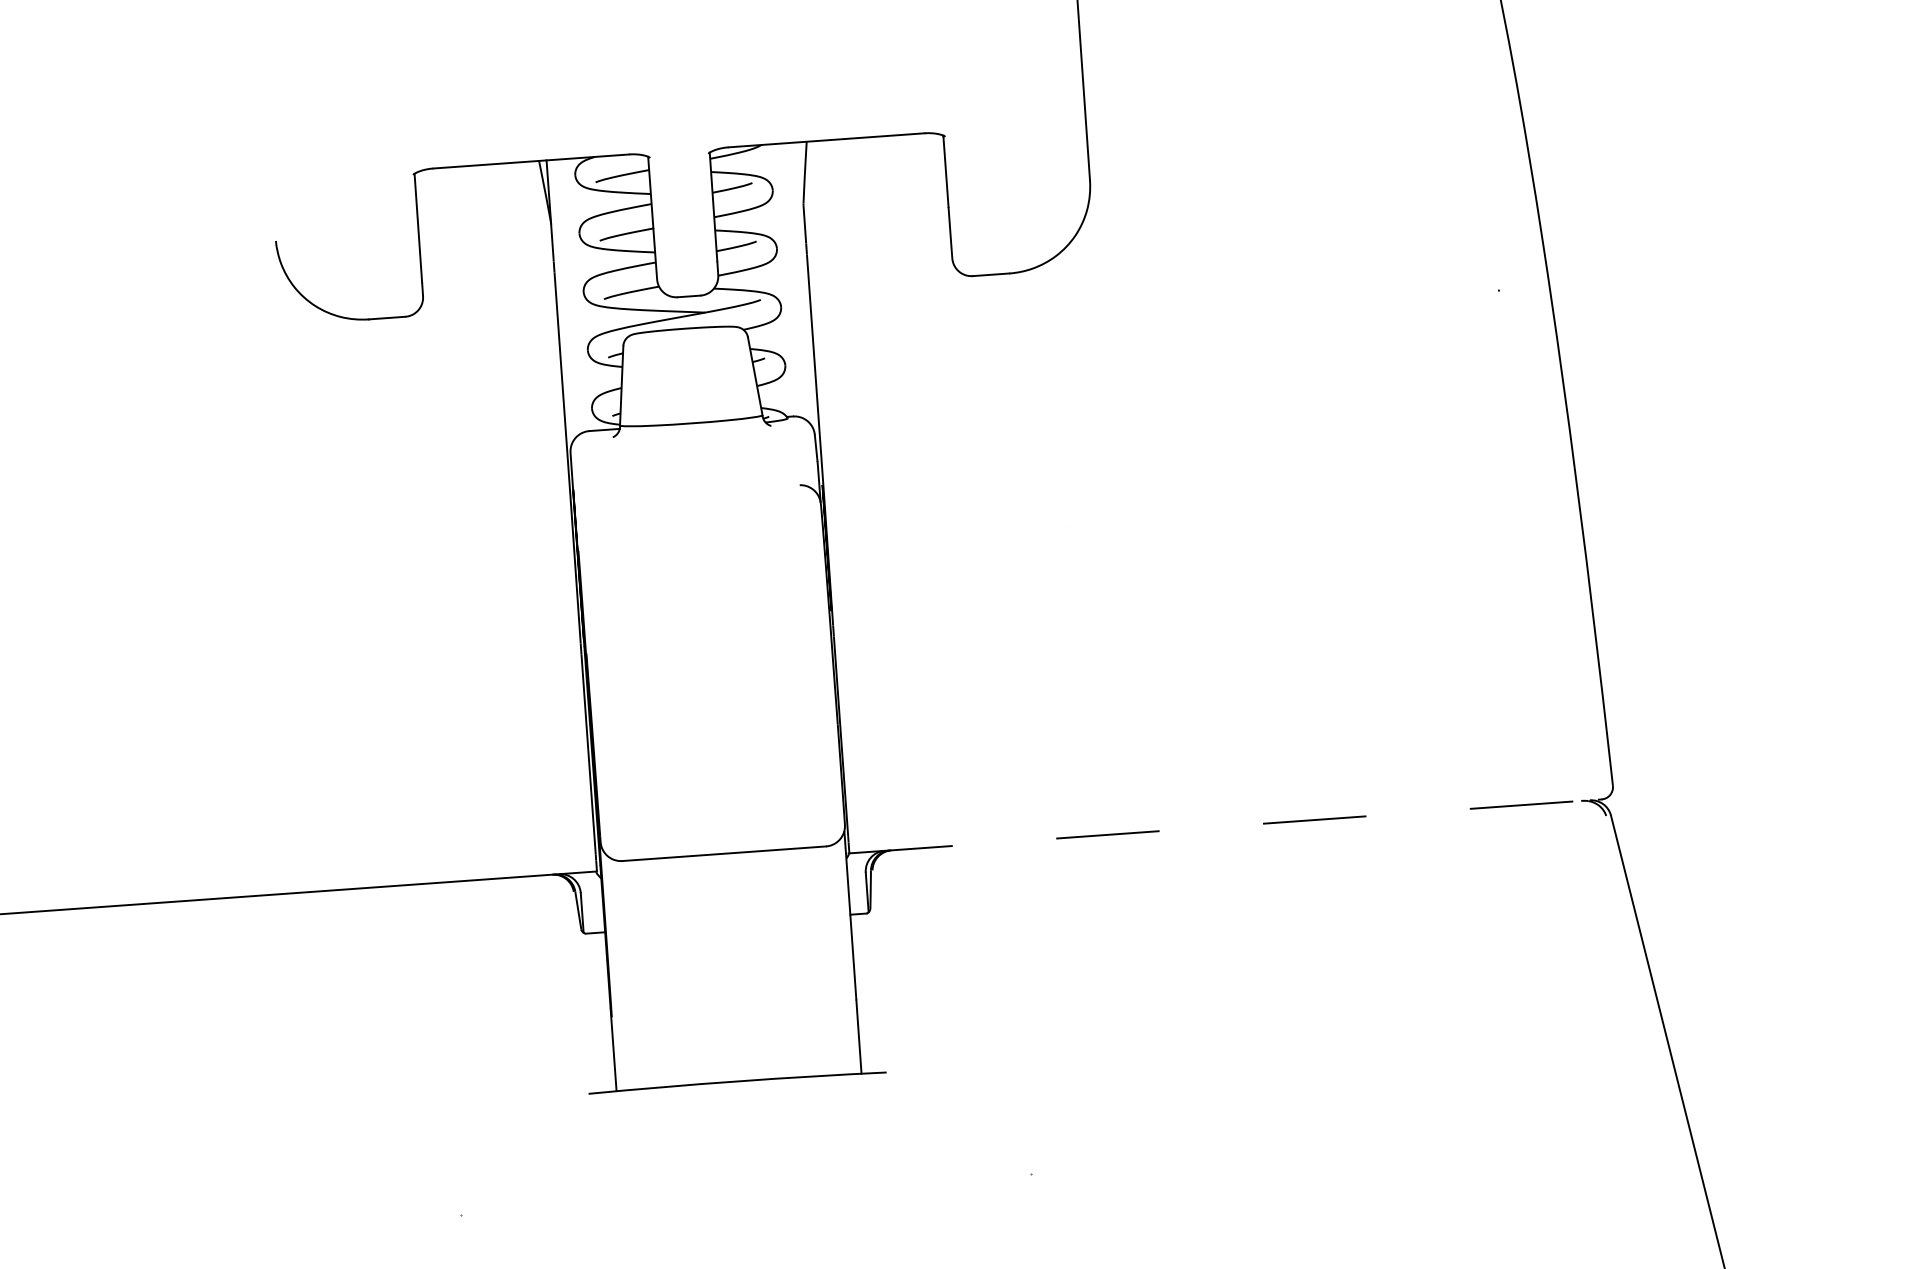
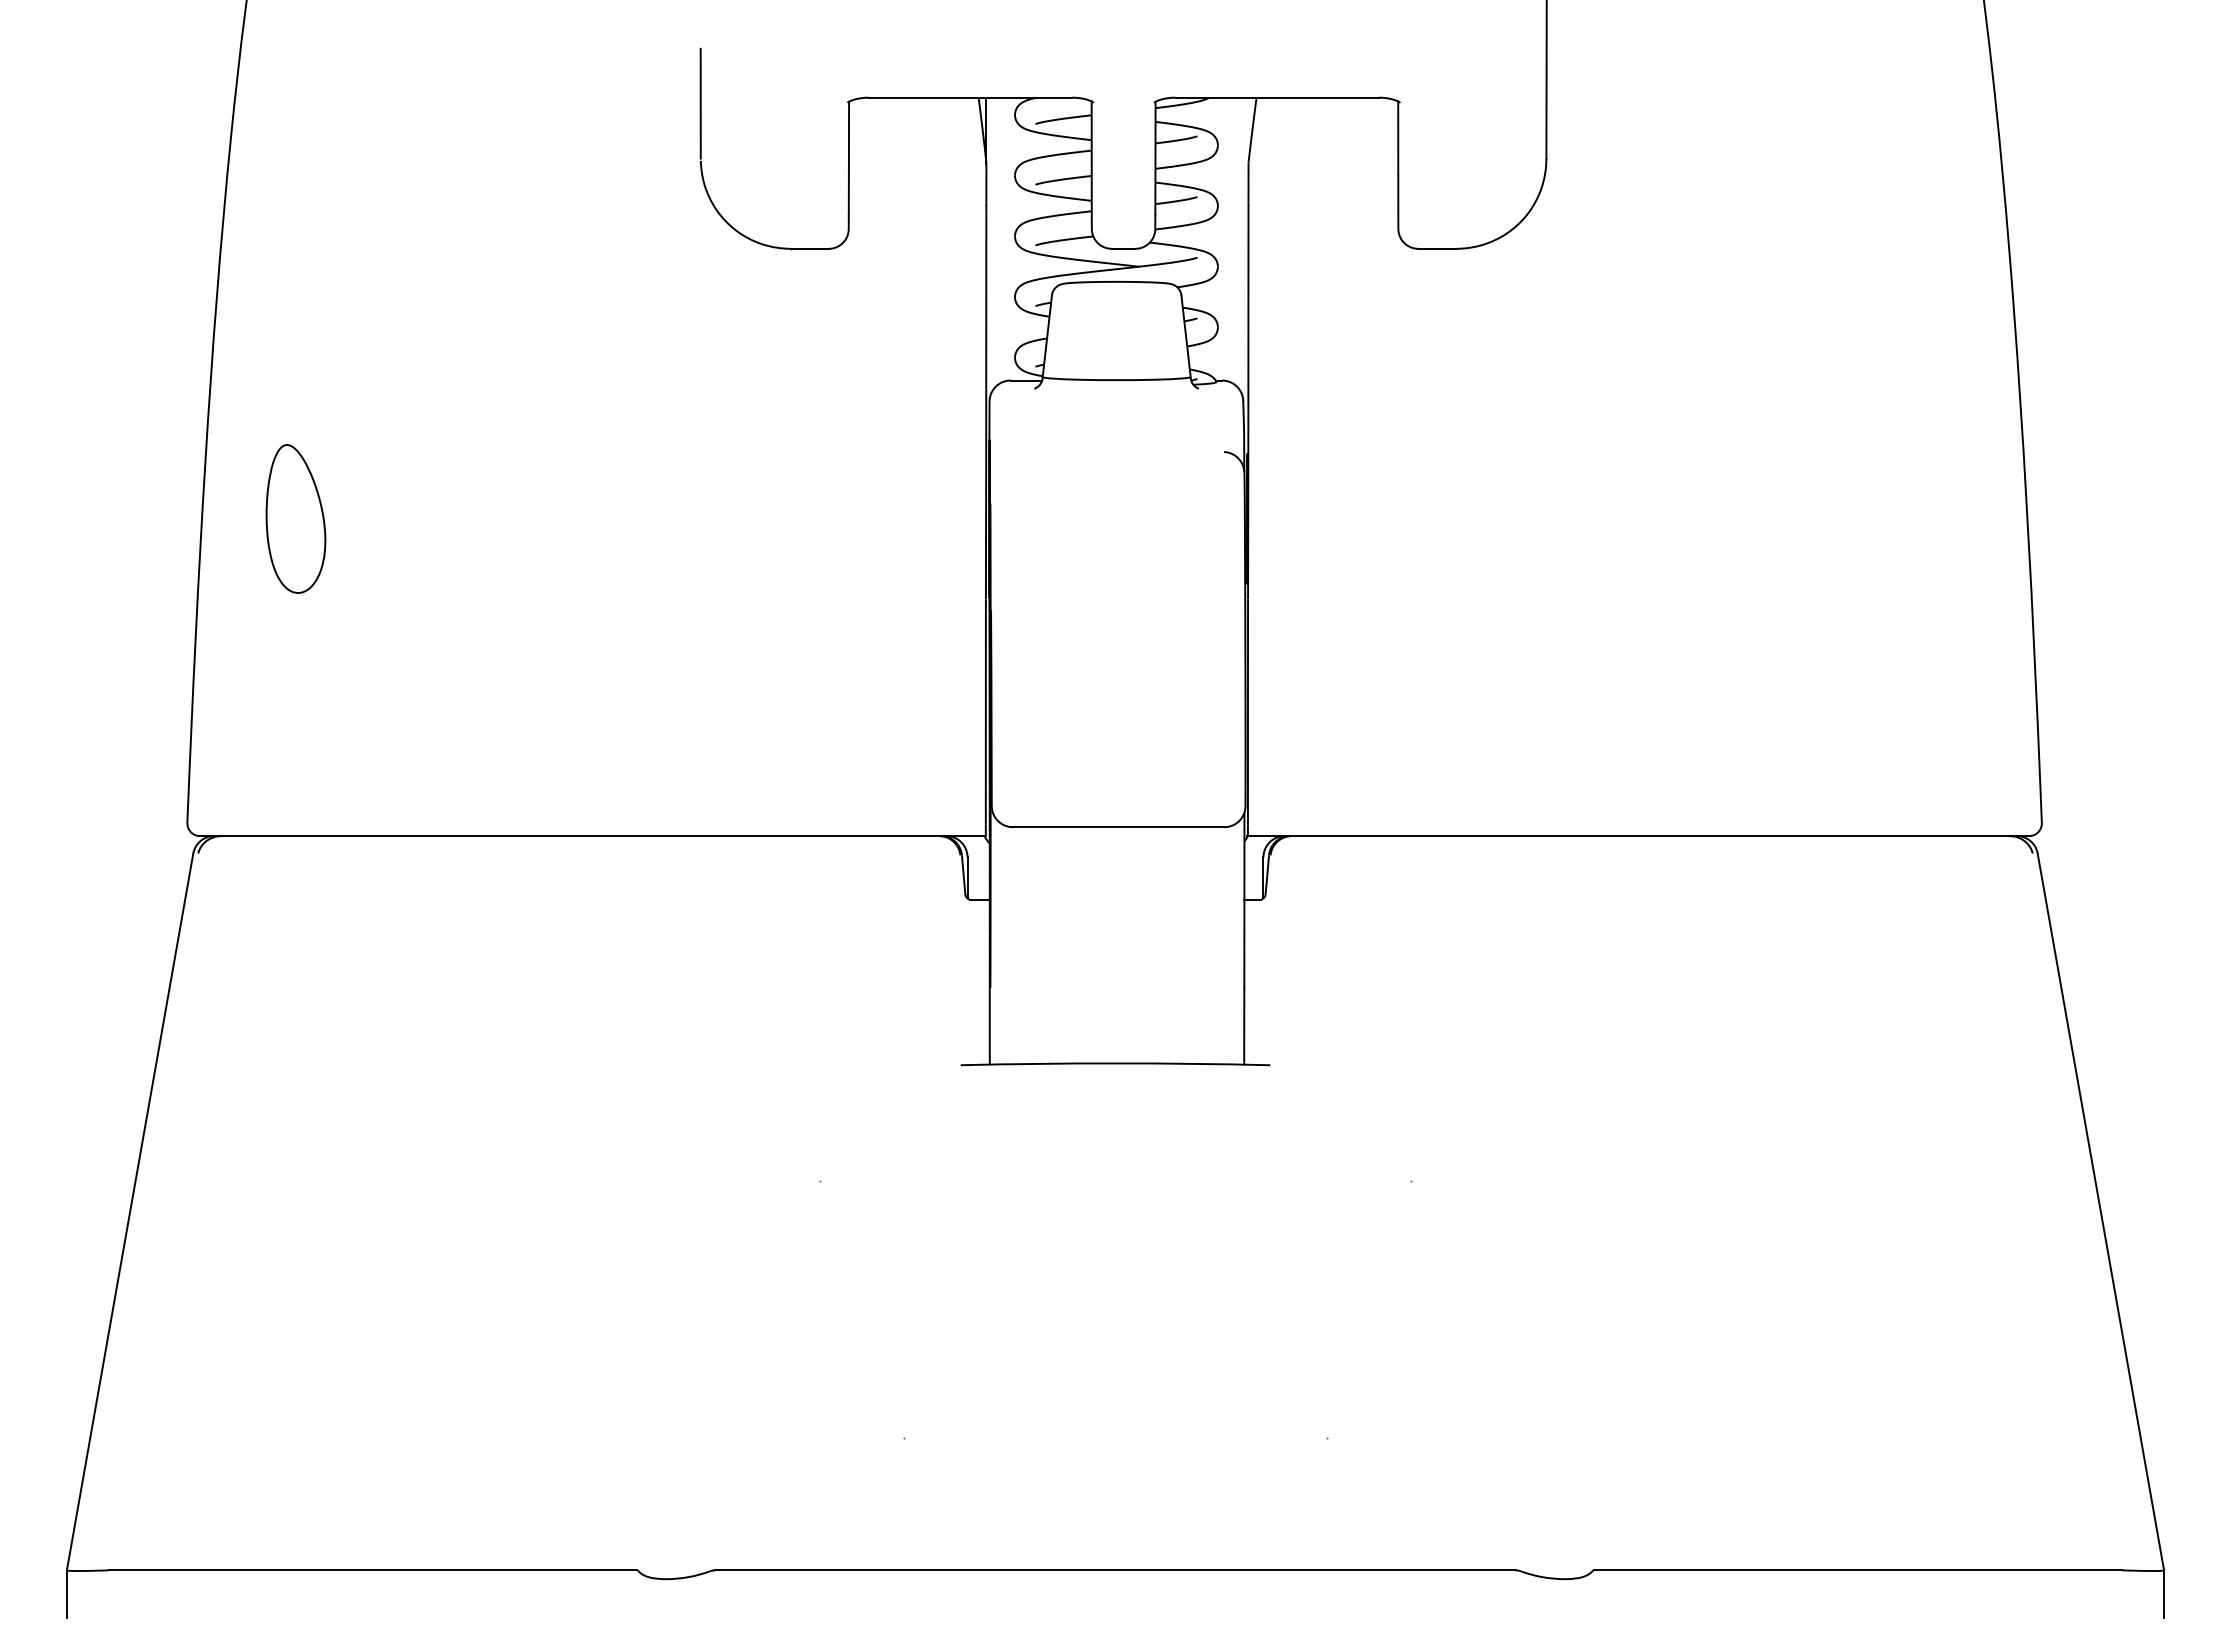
line: (271, 185) -> (700, 103), added
line: (1224, 826) -> (1637, 836), dashed -> solid

